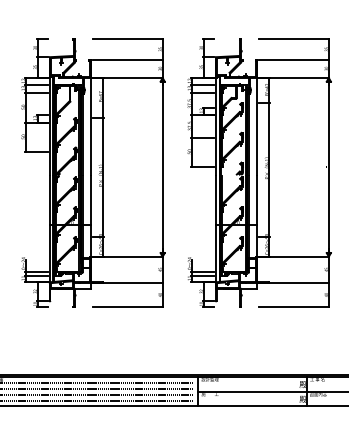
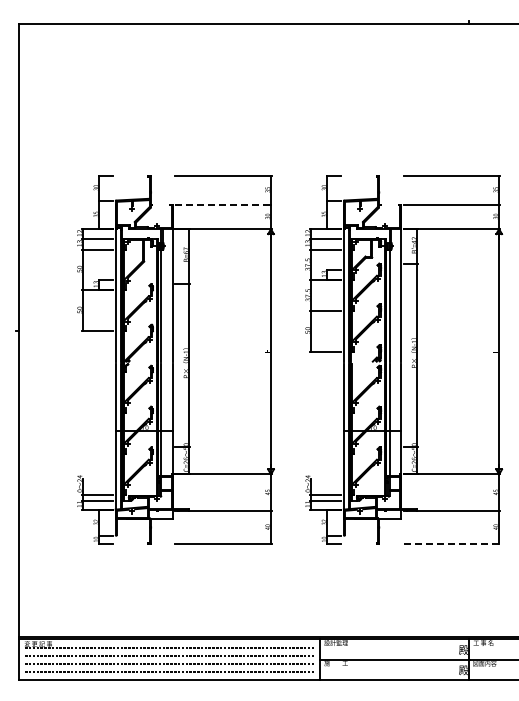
line: (128, 60) -> (224, 204), solid -> dashed
line: (294, 306) -> (452, 543), solid -> dashed

